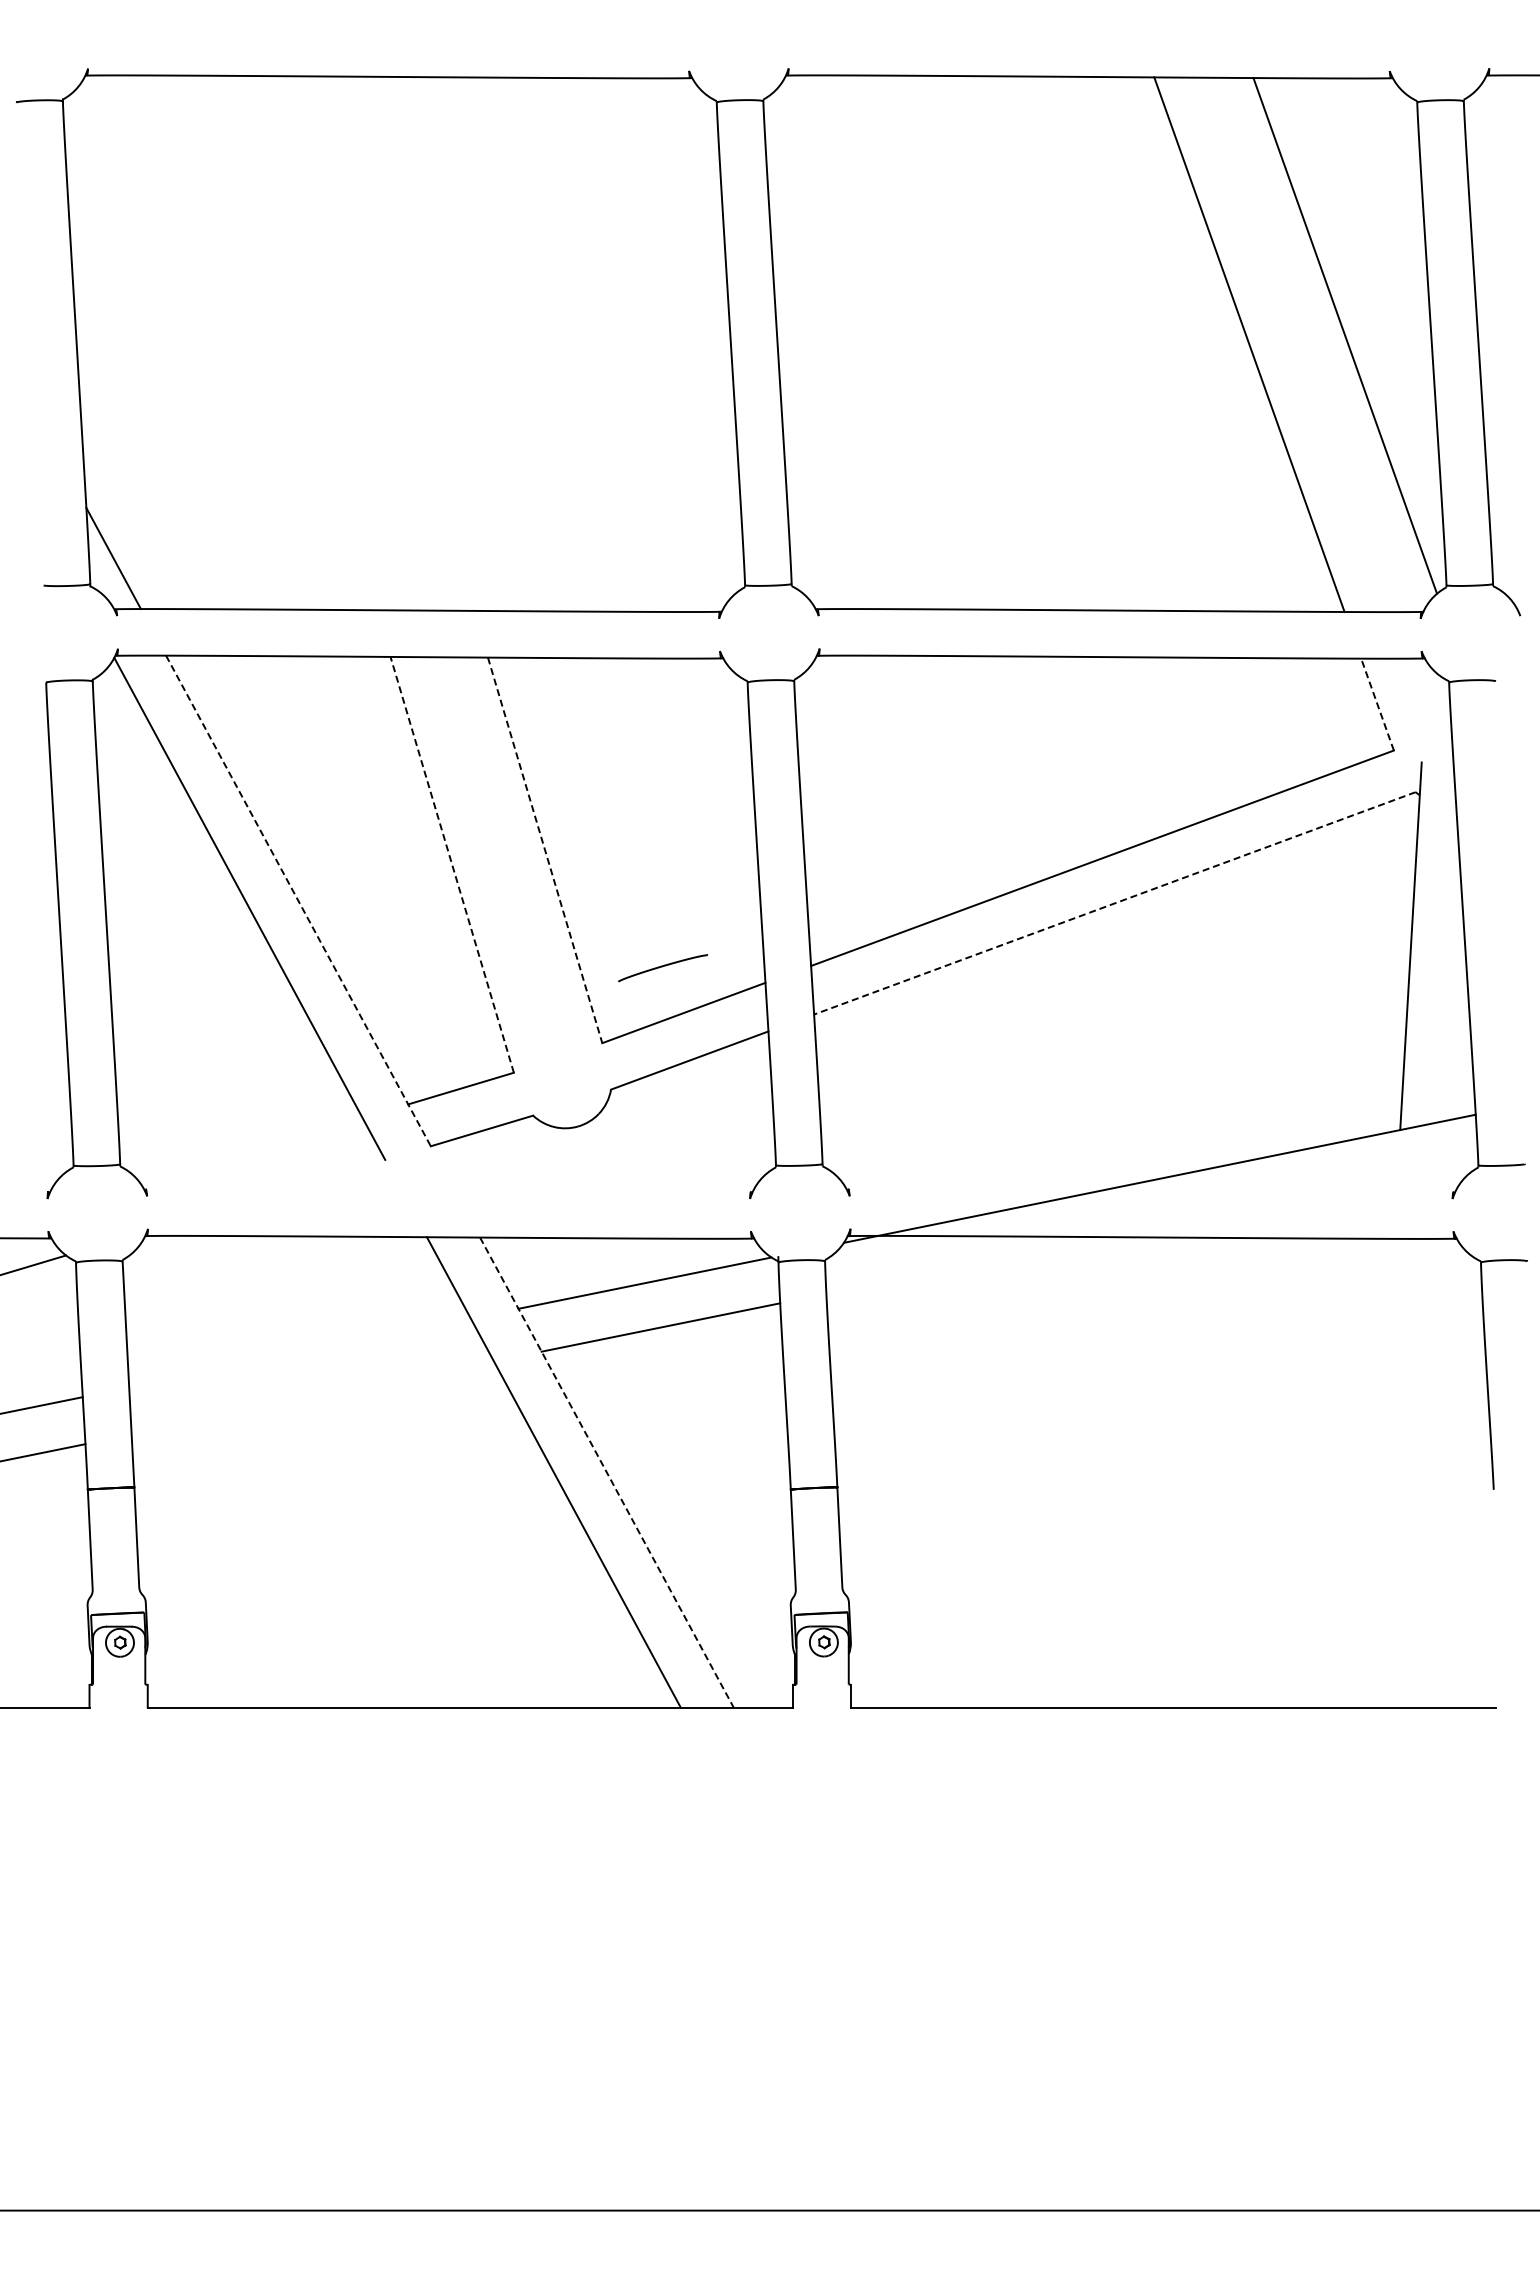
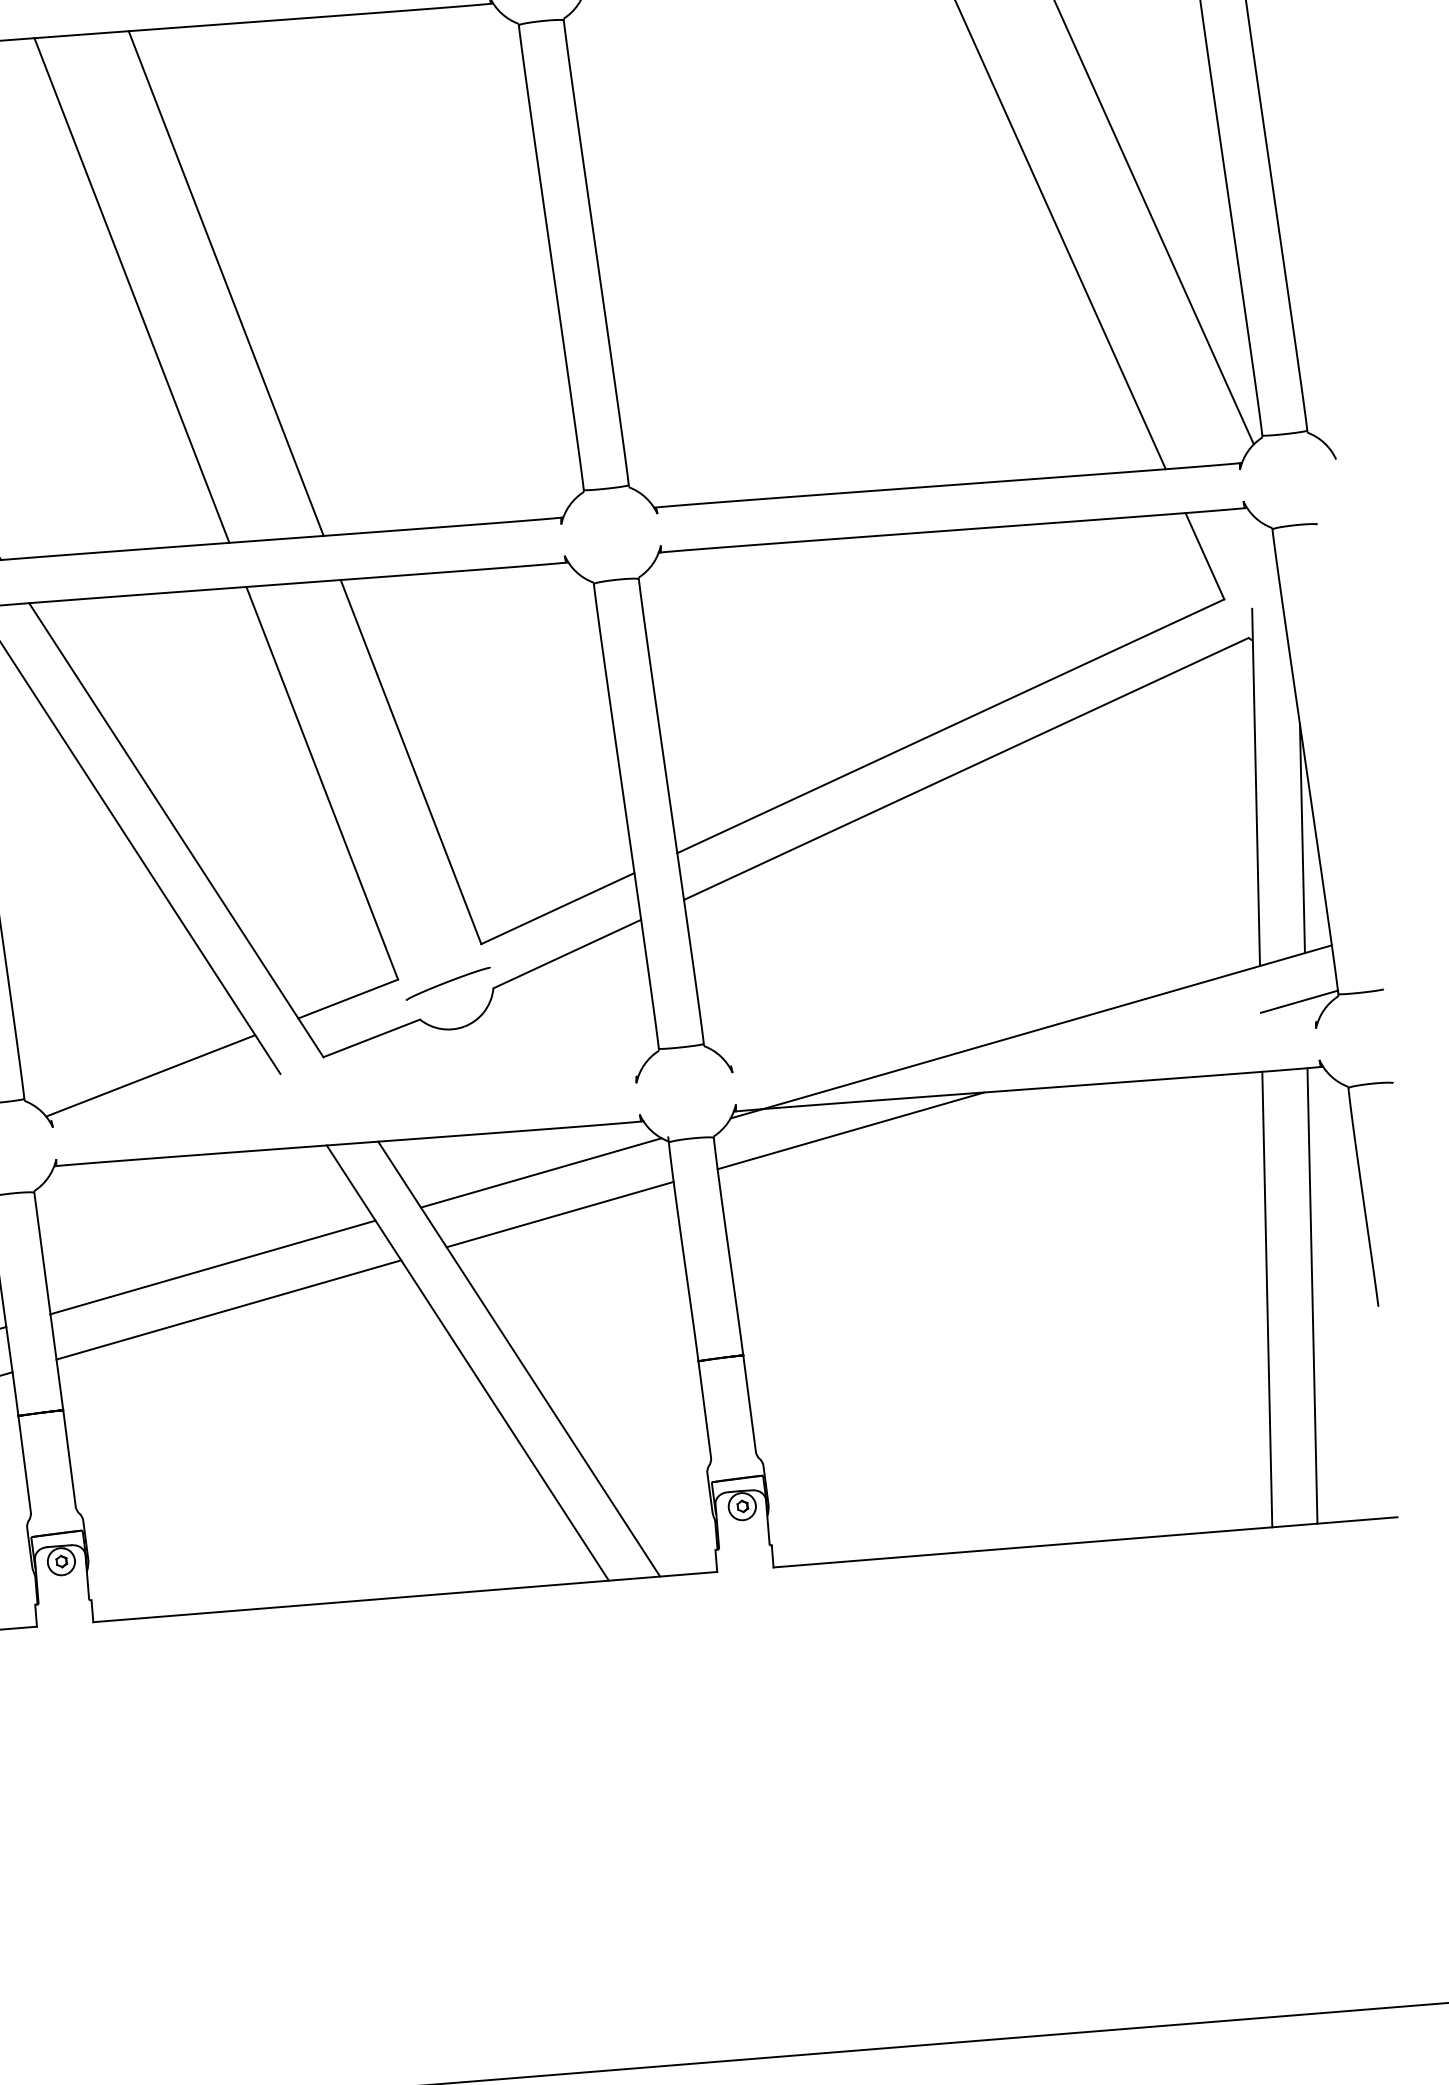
line: (297, 342) -> (131, 290), added
line: (394, 343) -> (225, 283), added
line: (1377, 704) -> (1204, 556), dashed -> solid
line: (545, 850) -> (411, 762), dashed -> solid
line: (452, 864) -> (322, 782), dashed -> solid
line: (298, 900) -> (176, 829), dashed -> solid
line: (1114, 903) -> (965, 769), dashed -> solid
curve: (662, 967) -> (447, 983), moved
line: (1454, 1002) -> (1302, 838), added
line: (251, 1151) -> (150, 1076), added
line: (1437, 1169) -> (1299, 1001), added
line: (966, 1265) -> (850, 1130), added
line: (299, 1352) -> (212, 1266), added
line: (312, 1397) -> (228, 1309), added
line: (1379, 1472) -> (1266, 1298), added
line: (1426, 1472) -> (1312, 1295), added
line: (607, 1473) -> (519, 1359), dashed -> solid

